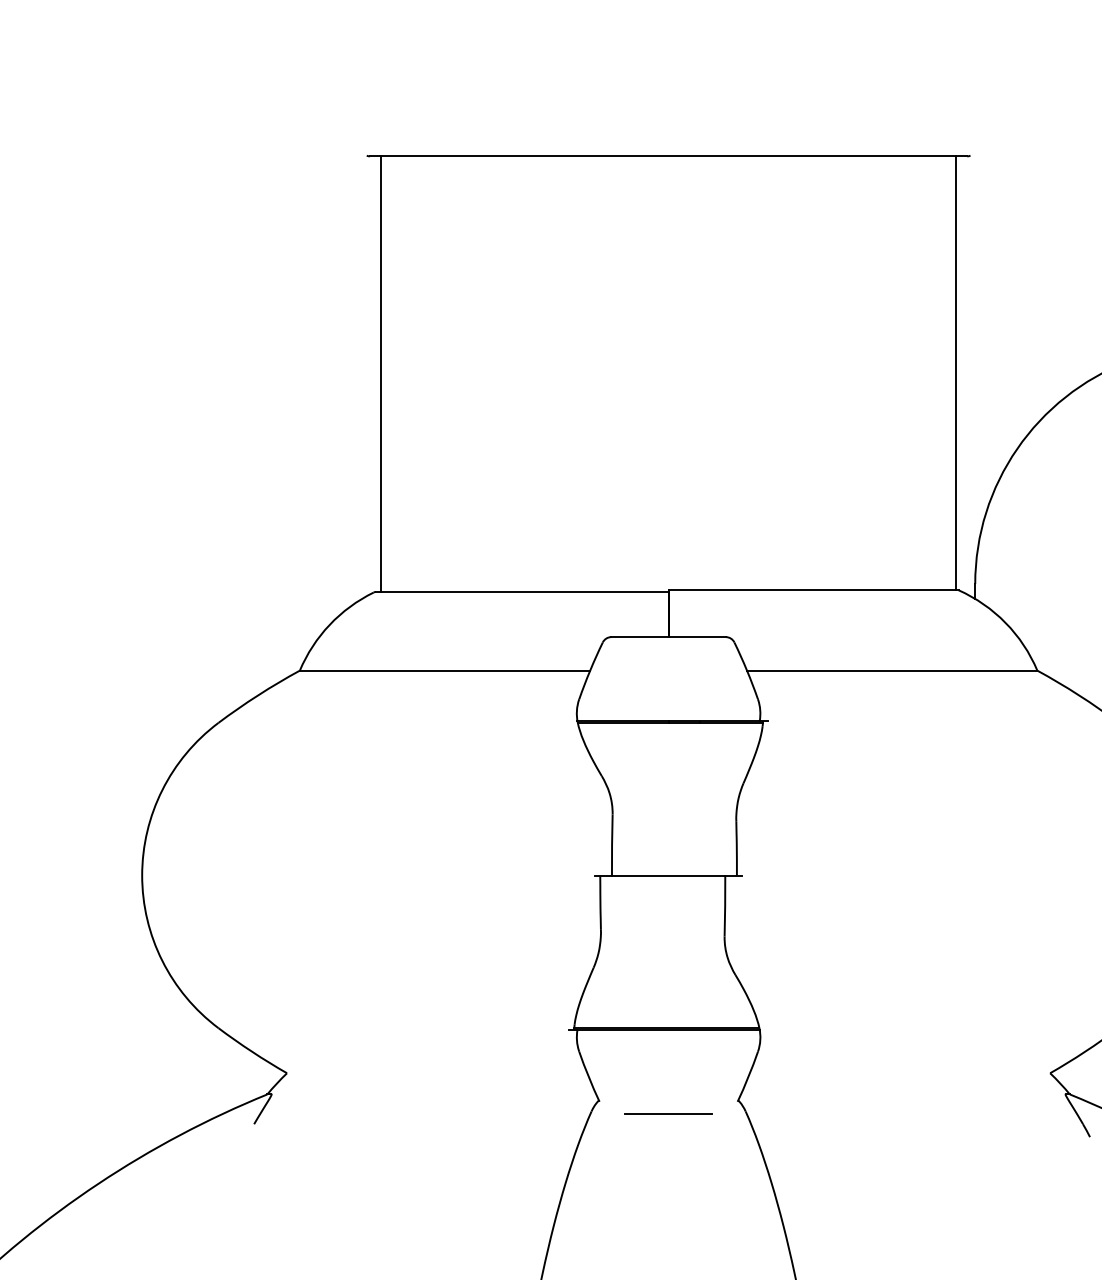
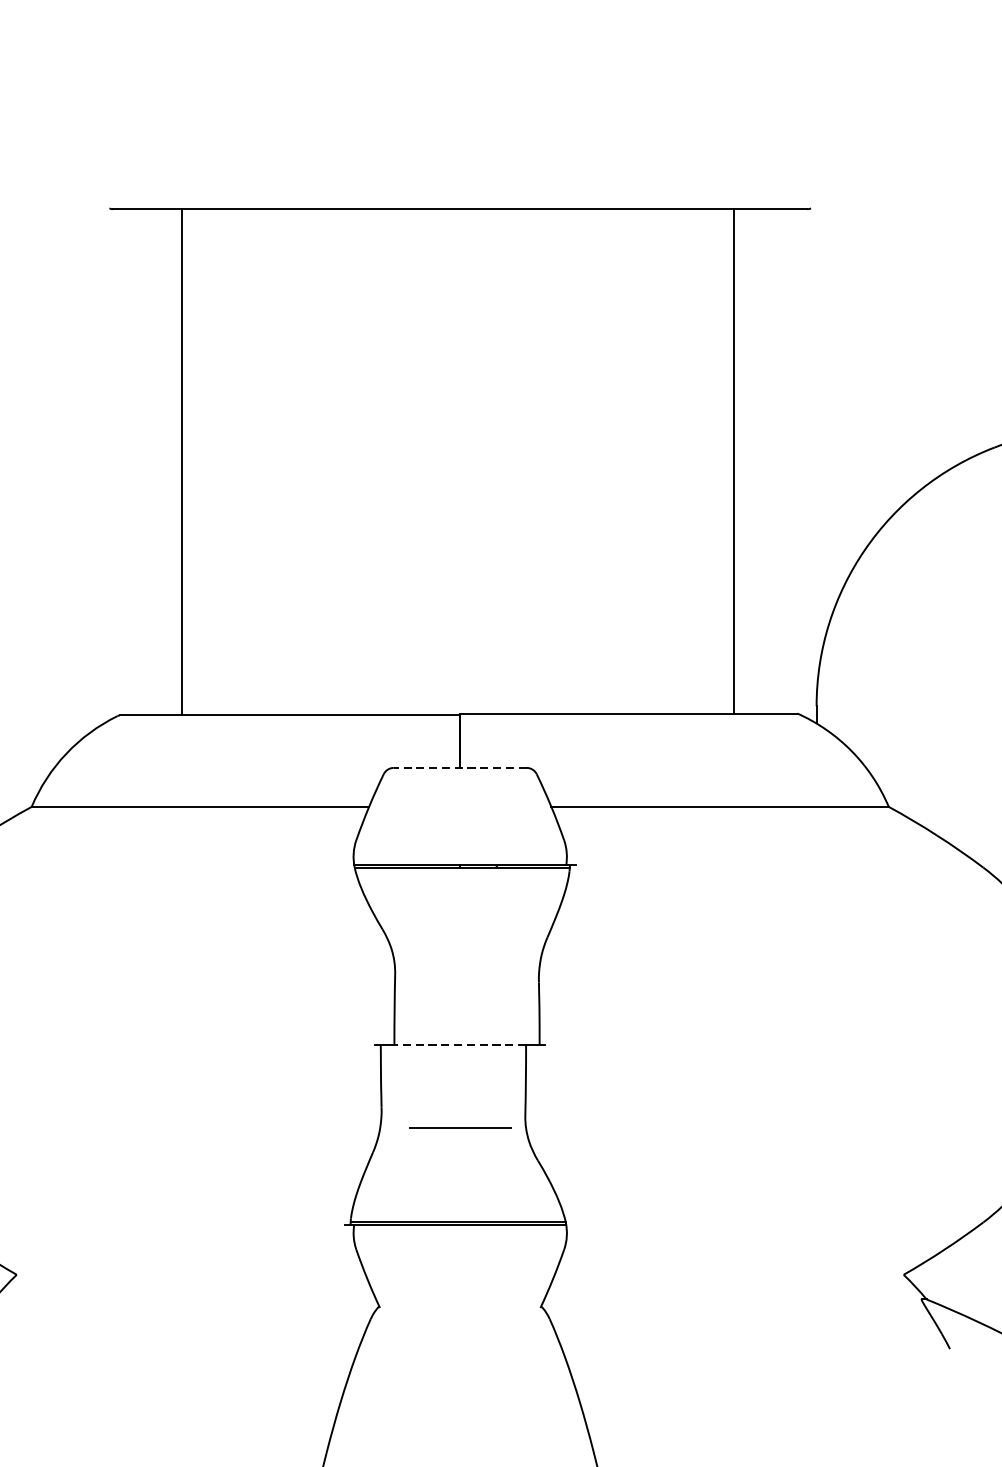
line: (956, 373) -> (734, 461), moved
line: (381, 374) -> (182, 462), moved
line: (668, 637) -> (460, 768), solid -> dashed
line: (668, 875) -> (460, 1044), solid -> dashed
line: (668, 1113) -> (460, 1127), moved

